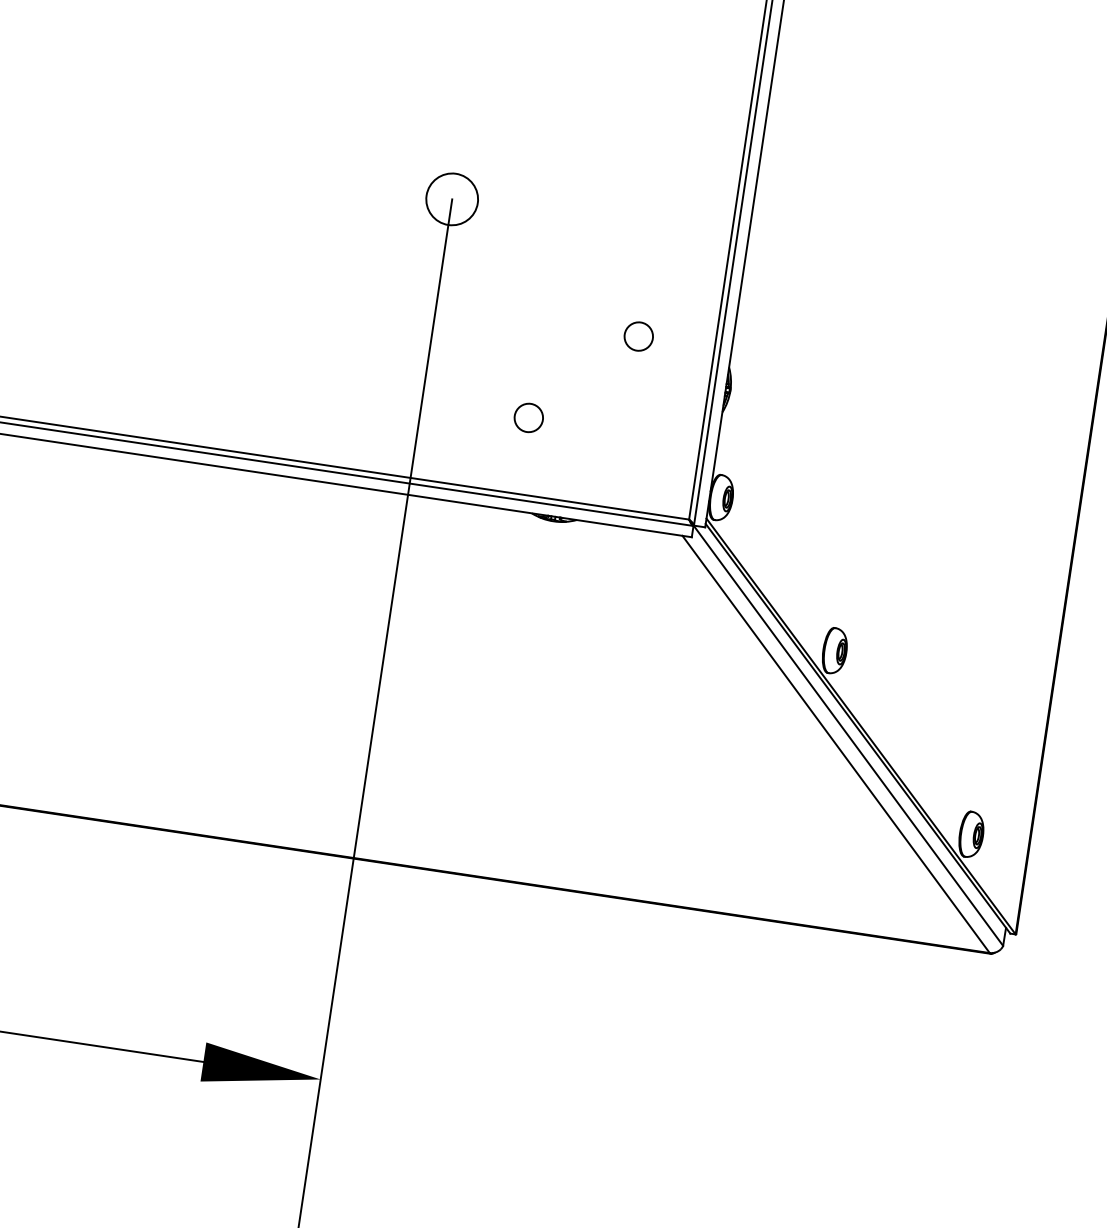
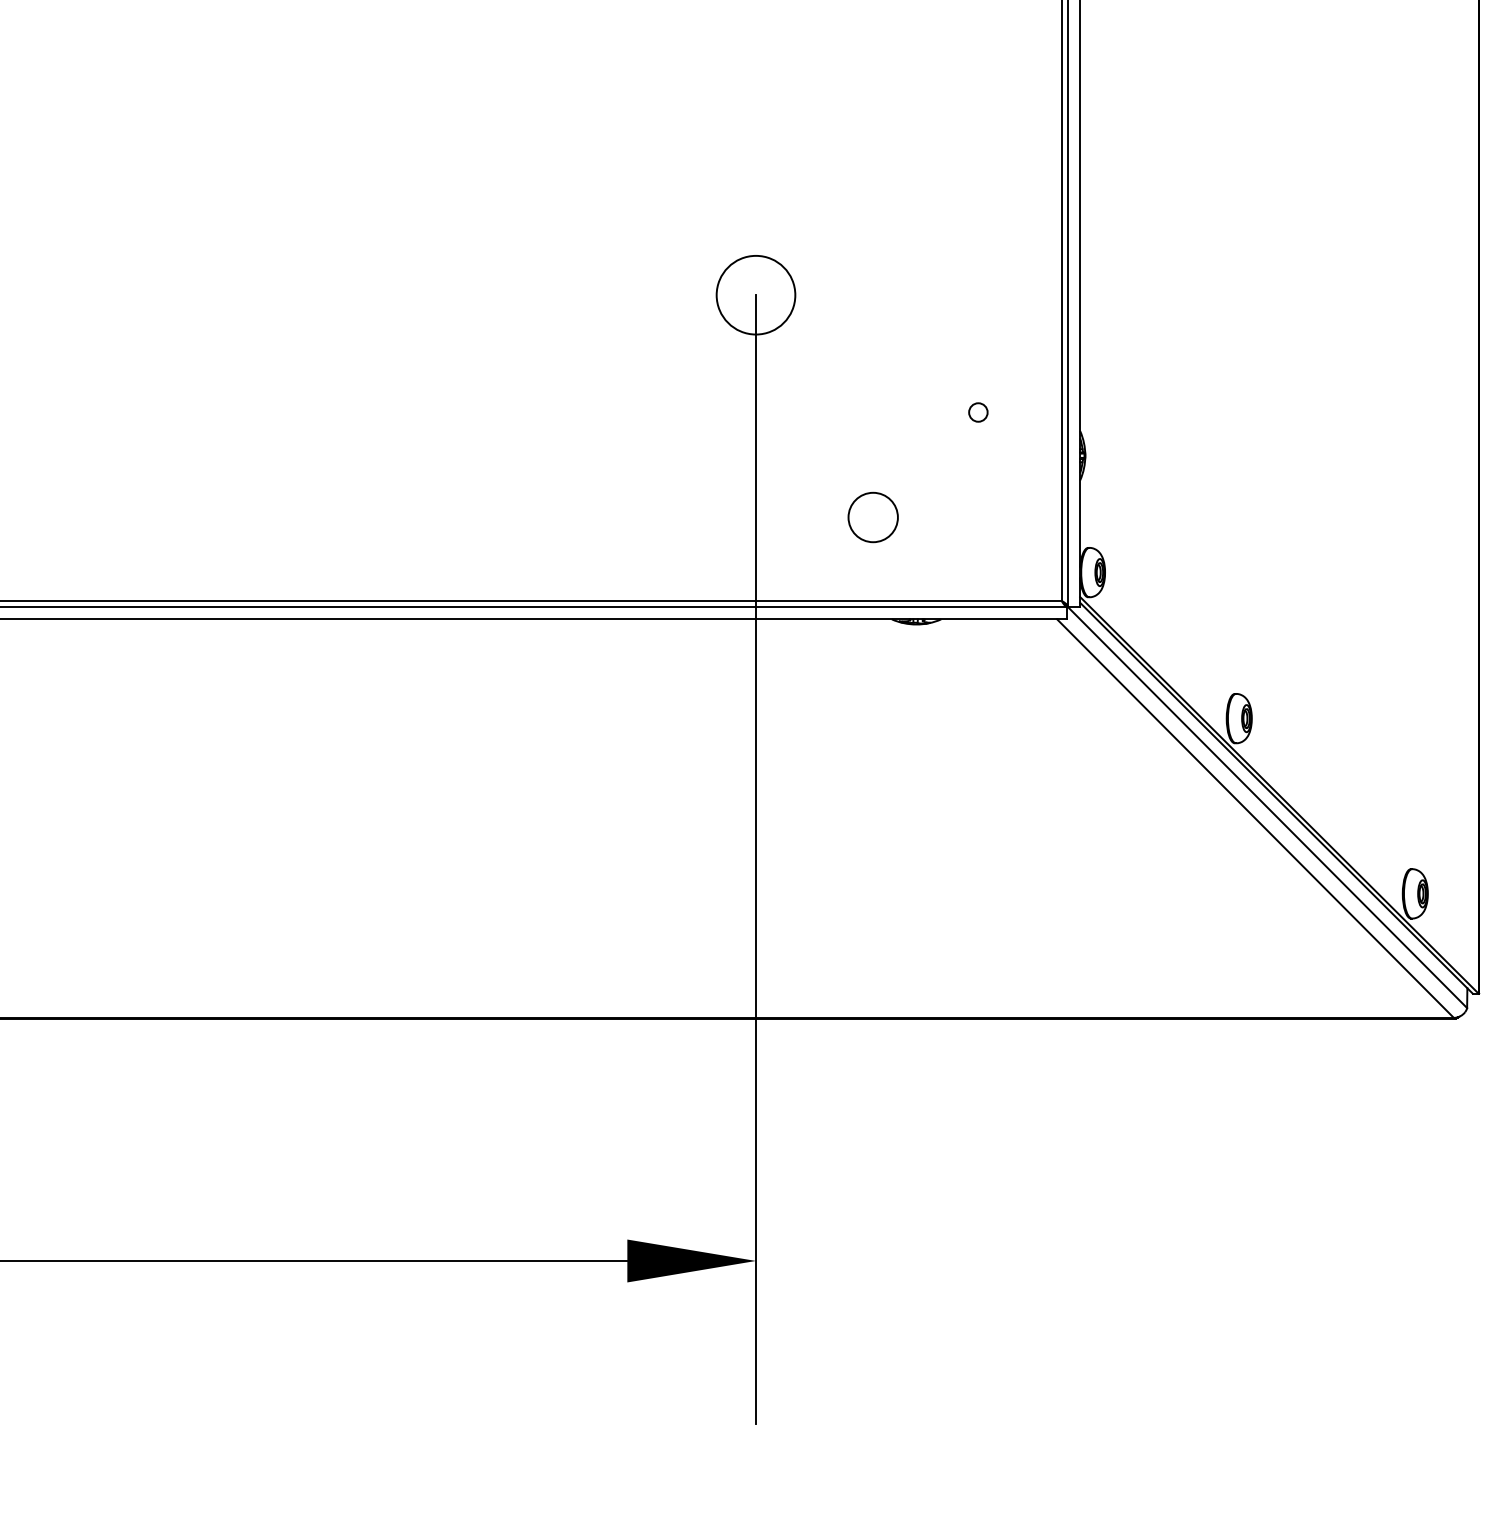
circle: (451, 199) -> (755, 295), size x1.4
circle: (638, 336) -> (978, 412), size x0.6
circle: (528, 417) -> (873, 517), size x1.6

